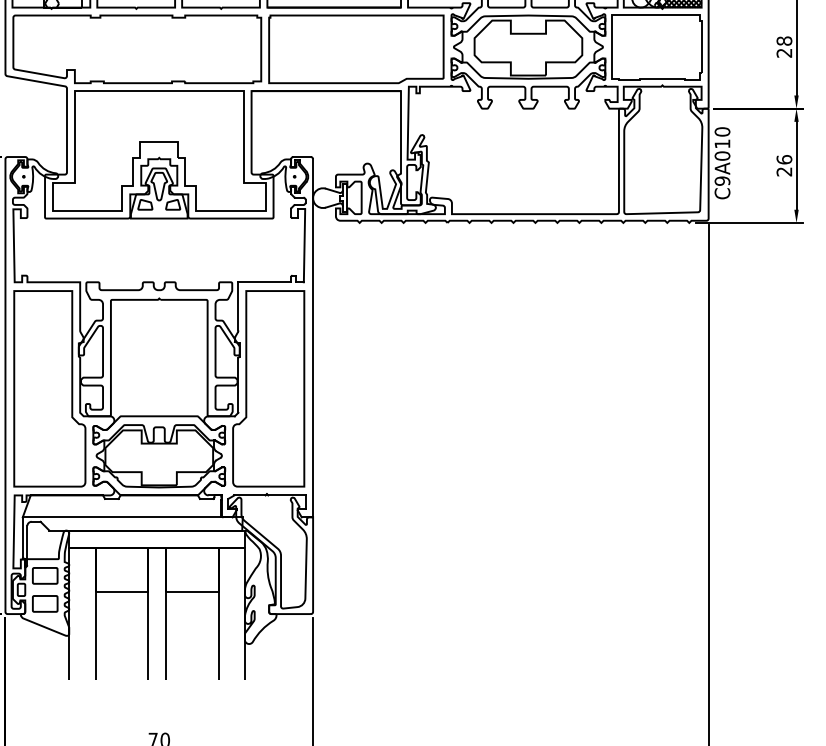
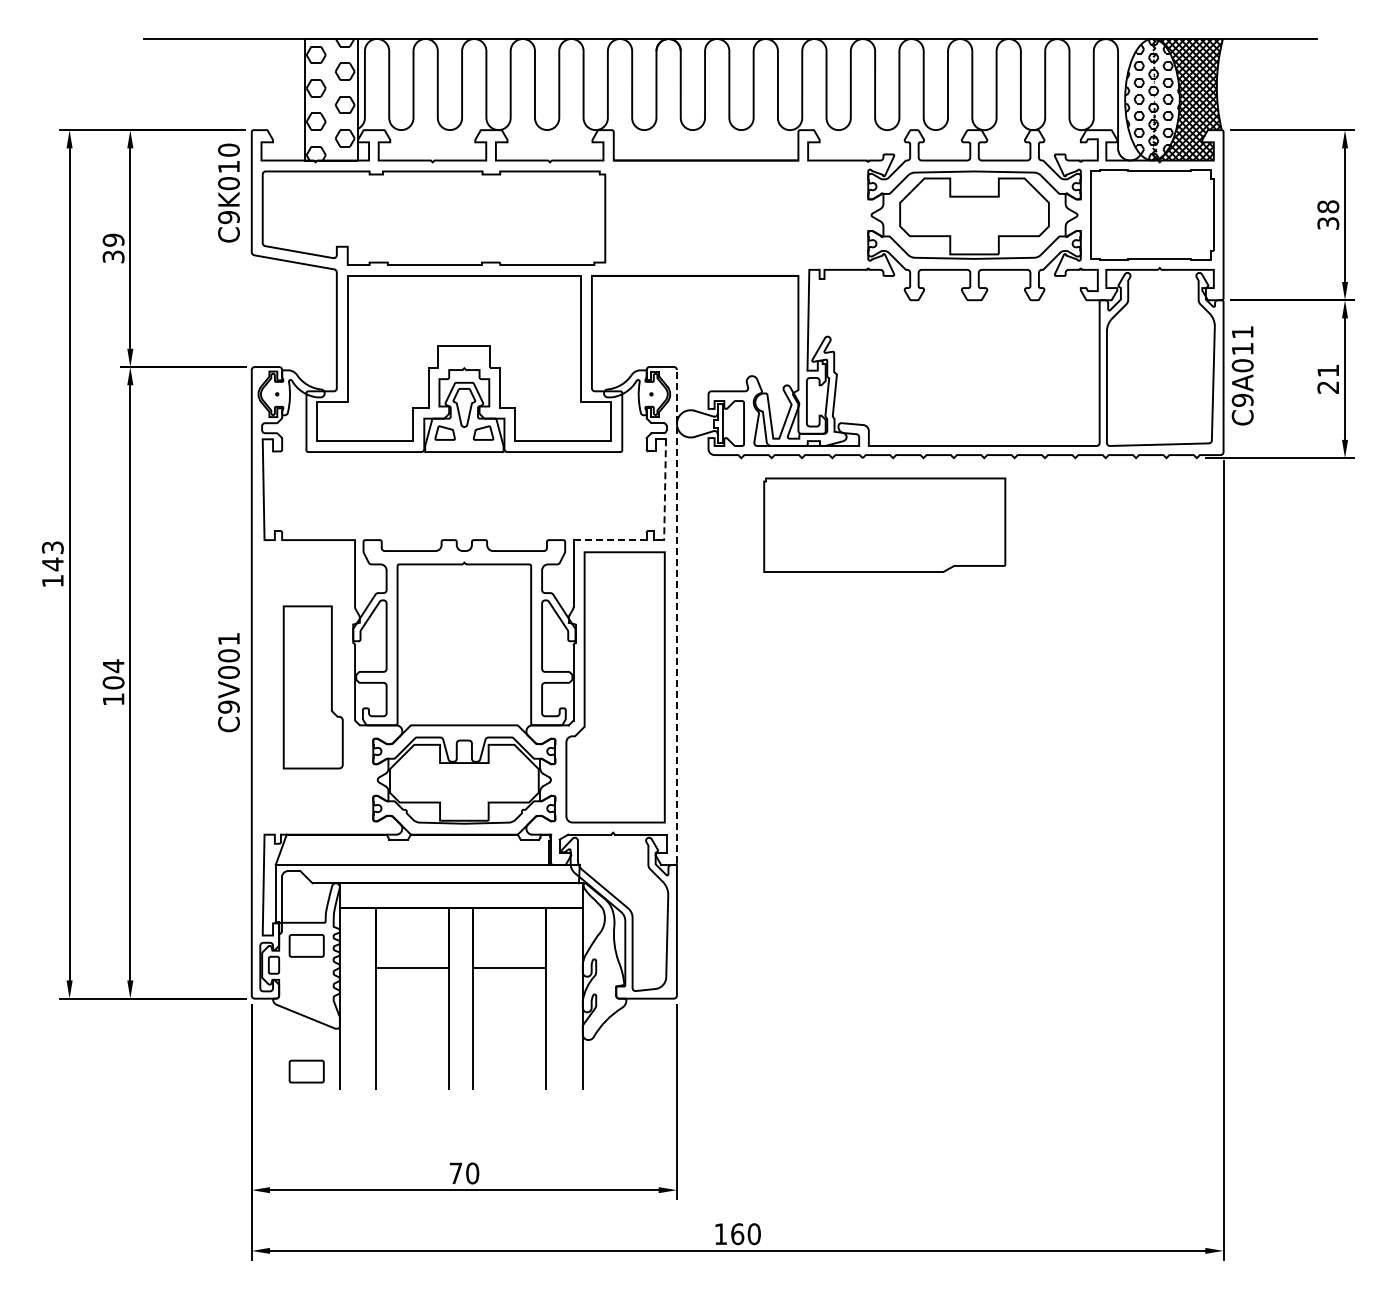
part: (356, 48) -> (884, 524), moved
text: (784, 53) -> (1328, 223), 28 -> 38
text: (722, 131) -> (1242, 331), C9A010 -> C9A011
text: (784, 159) -> (1328, 370), 26 -> 21
line: (304, 246) -> (665, 490), solid -> dashed
line: (264, 282) -> (609, 540), solid -> dashed
line: (312, 337) -> (676, 616), solid -> dashed
part: (50, 388) -> (313, 687), size x0.6
part: (45, 603) -> (306, 1071), moved

